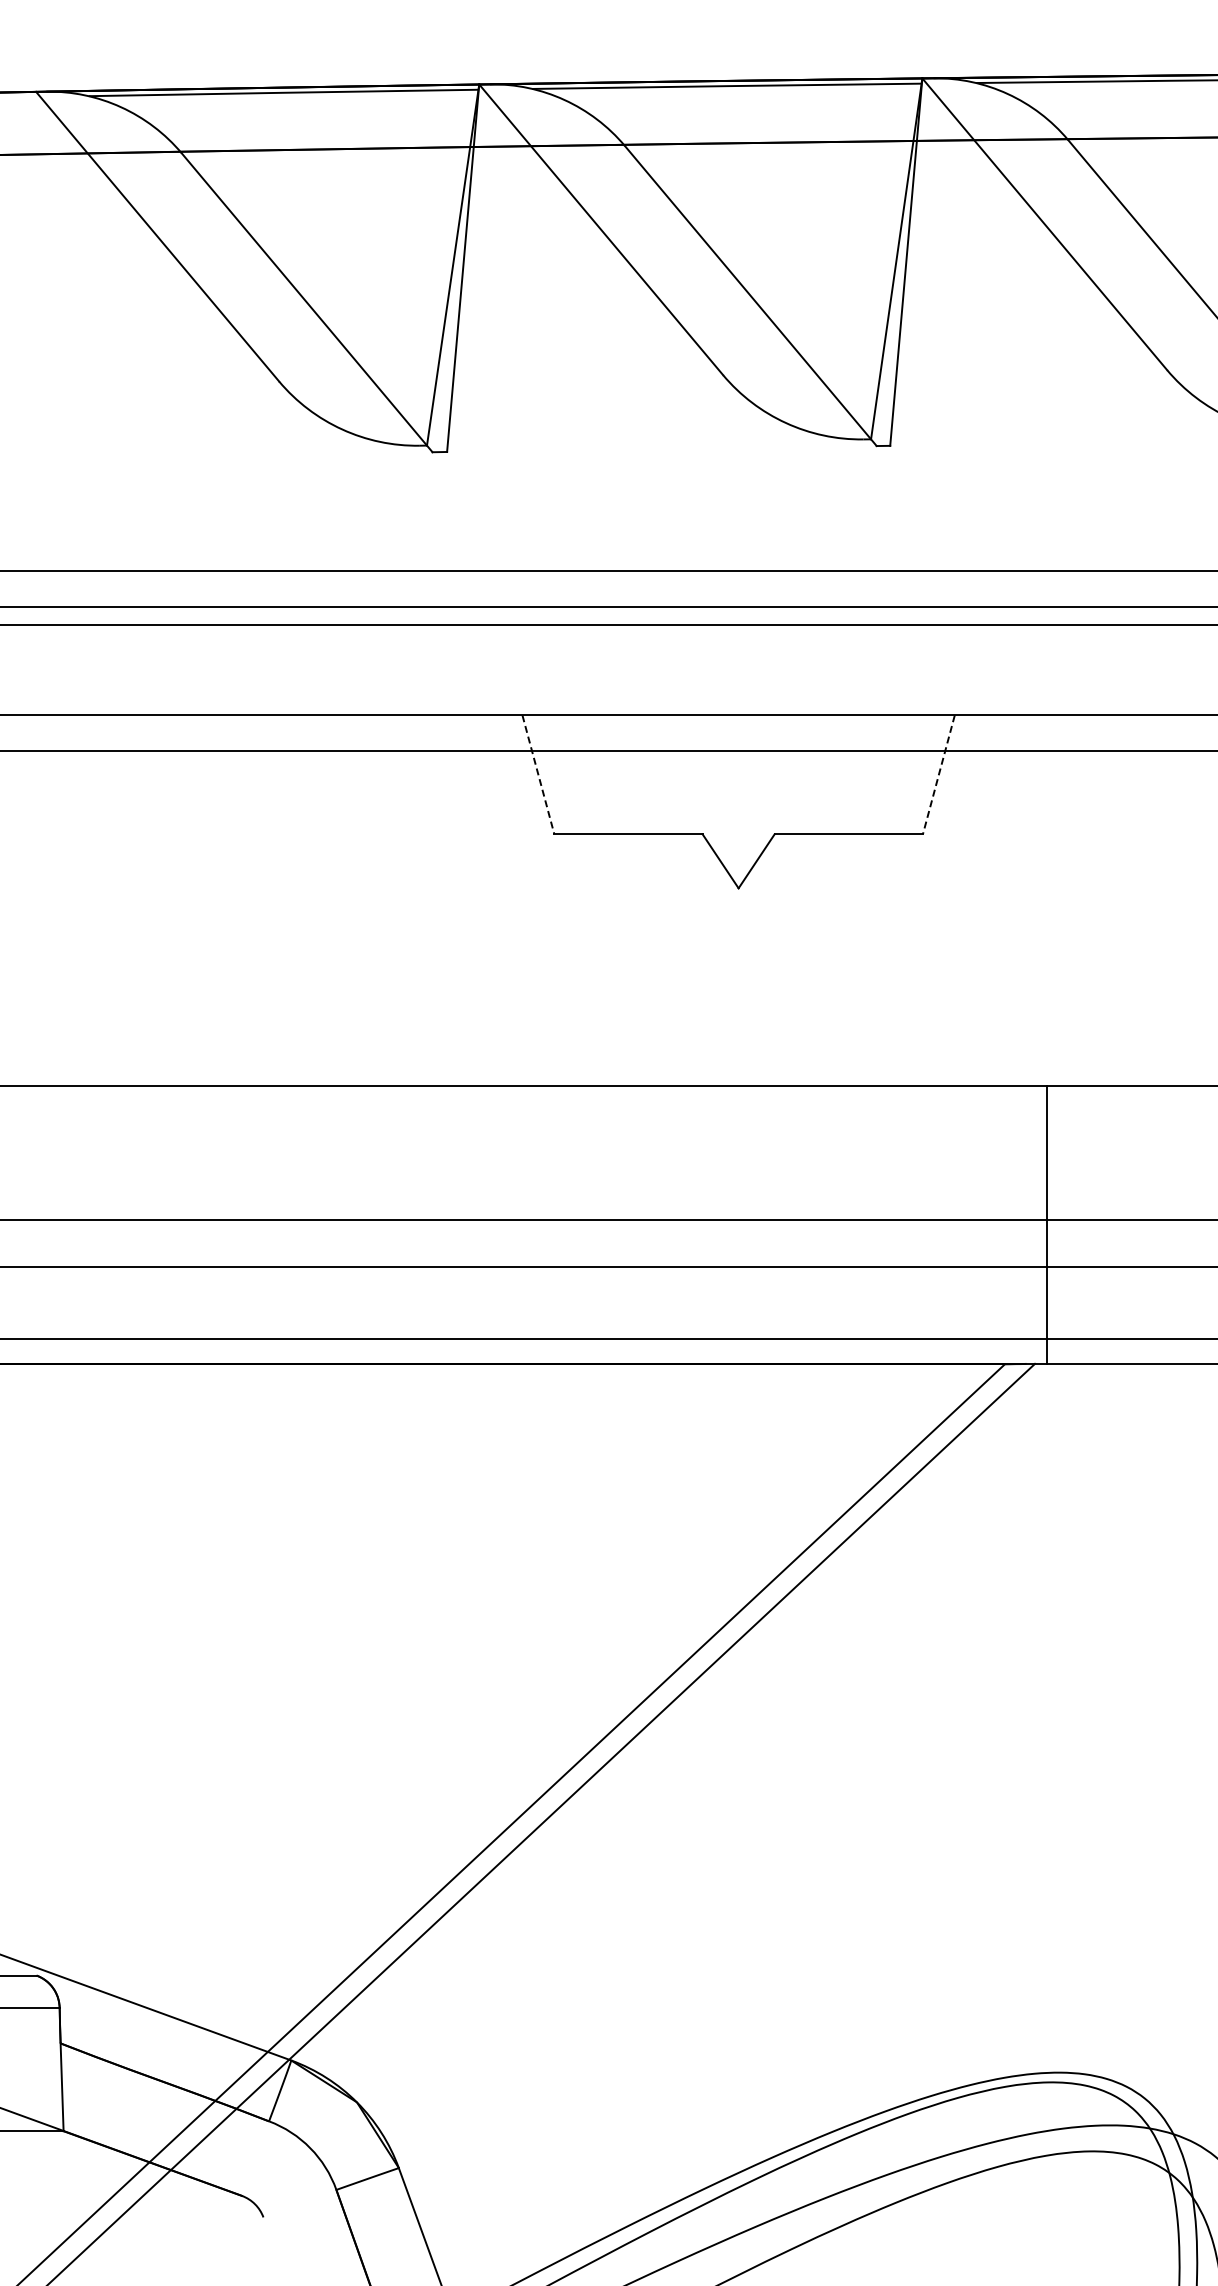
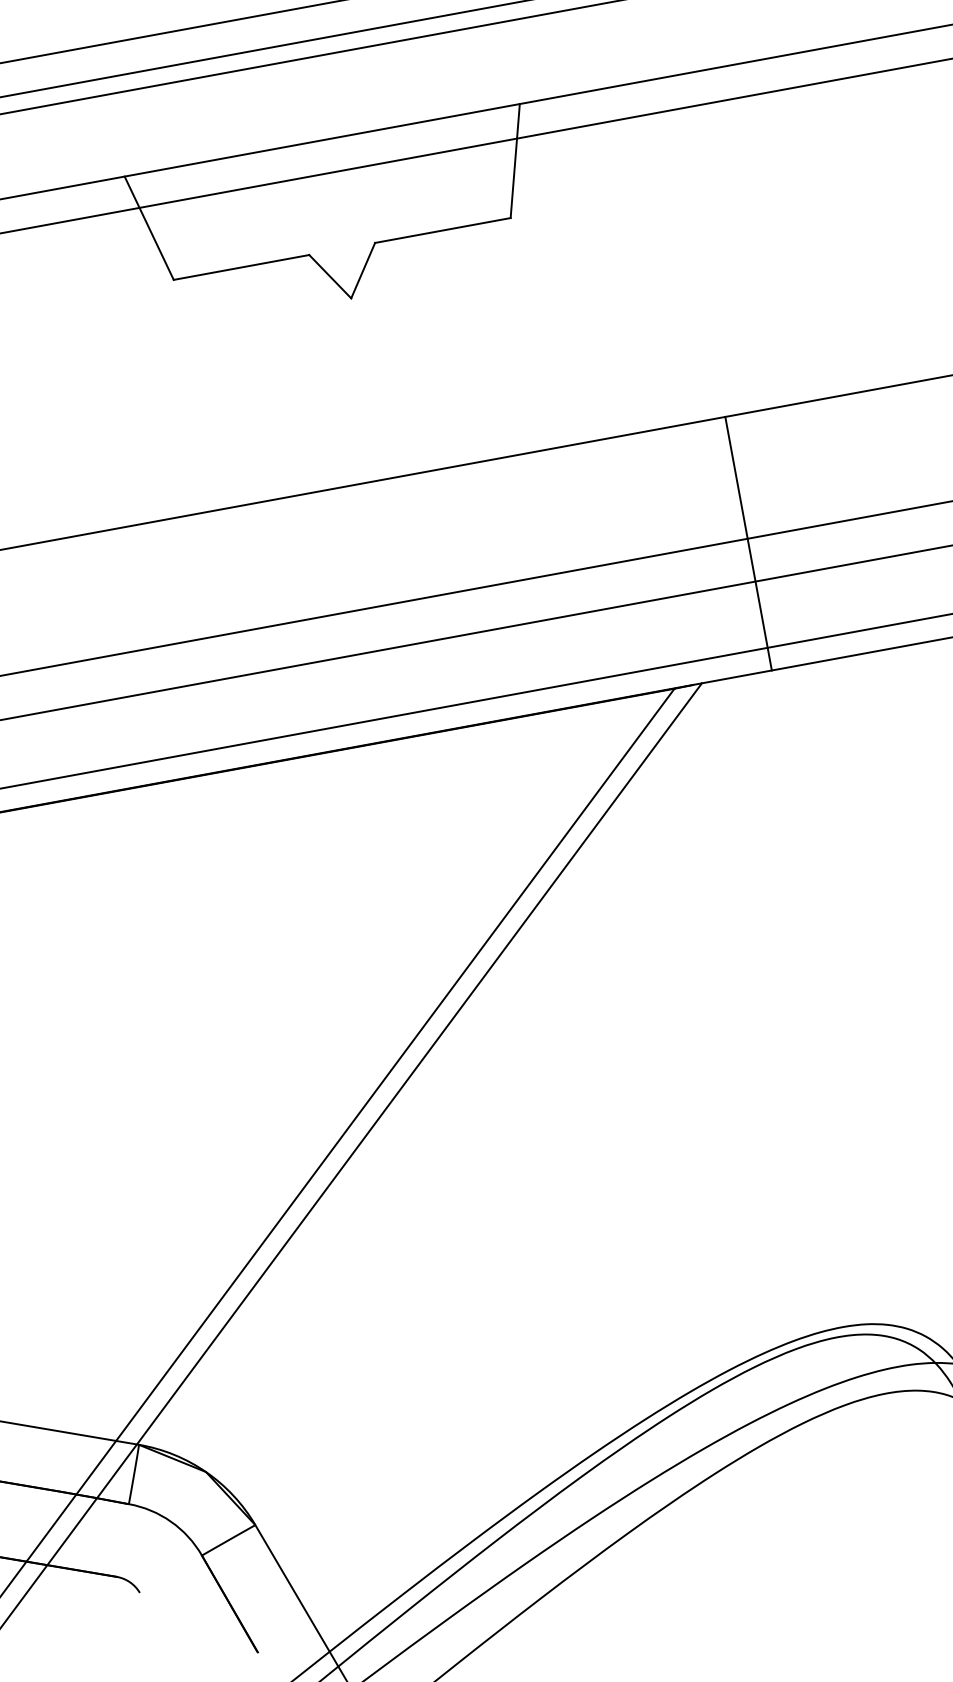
line: (538, 774) -> (149, 227), dashed -> solid
line: (938, 774) -> (514, 160), dashed -> solid
line: (1046, 1224) -> (748, 543), moved

